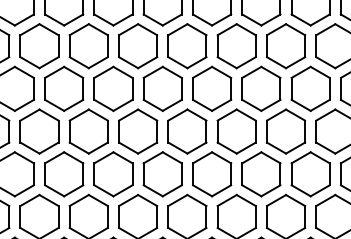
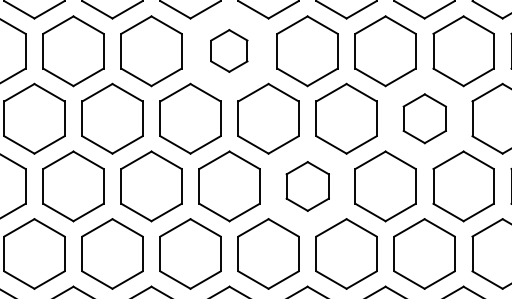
part: (162, 88) -> (229, 50), size x0.6
part: (286, 131) -> (425, 118), size x0.7
part: (212, 174) -> (308, 186), size x0.7

